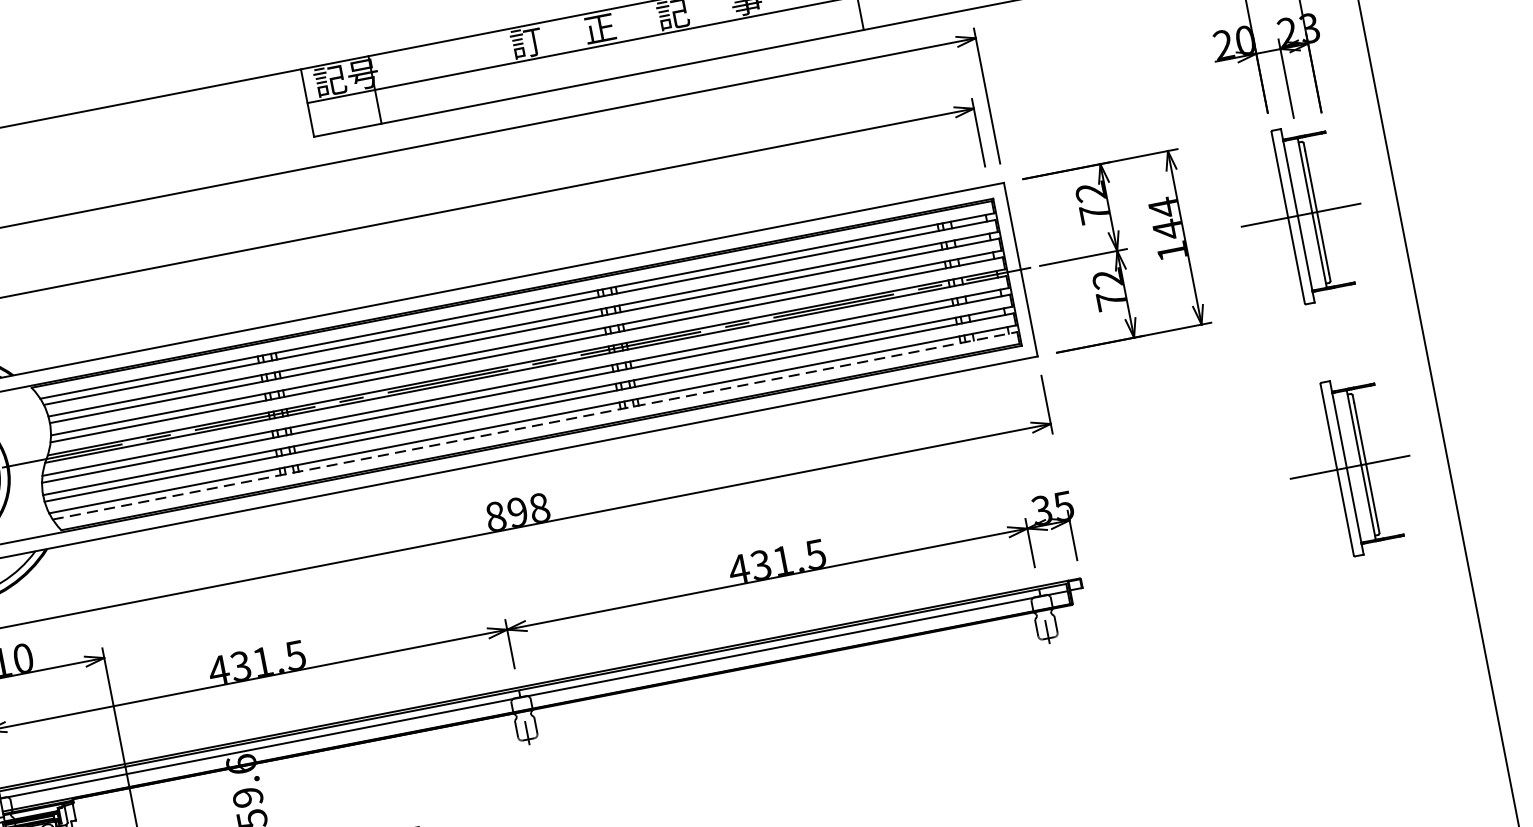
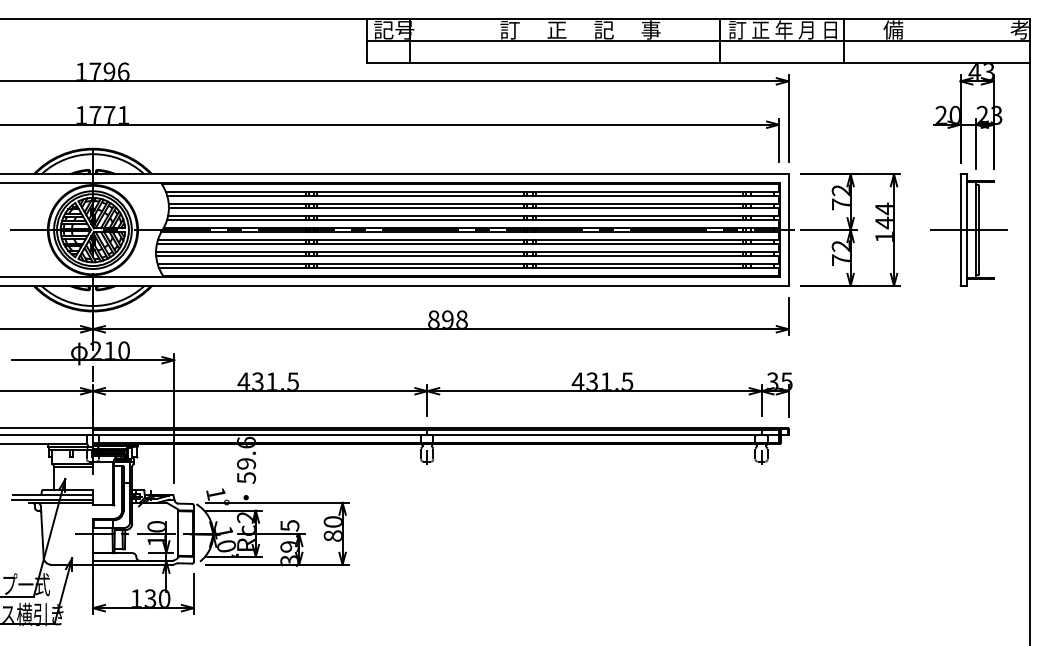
line: (535, 425) -> (469, 268), dashed -> solid
part: (1349, 466) -> (968, 391), removed

